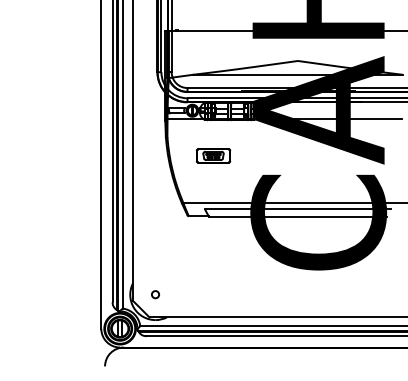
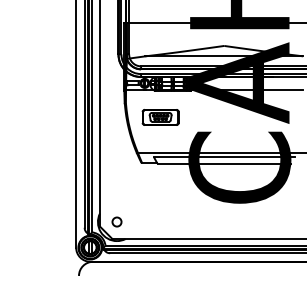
part: (213, 155) -> (160, 117), size x1.43
circle: (155, 294) -> (116, 221), size x1.67

